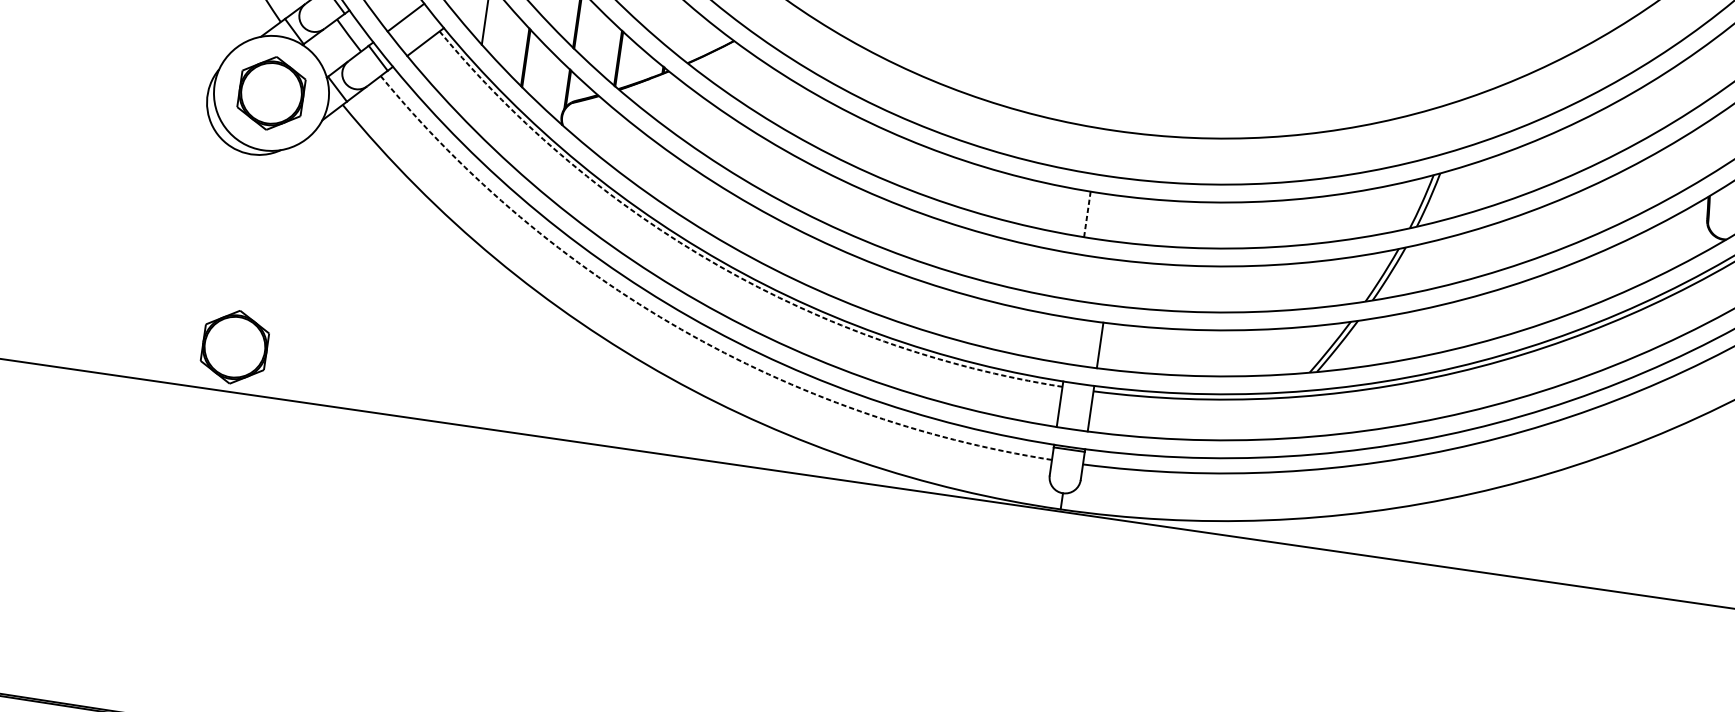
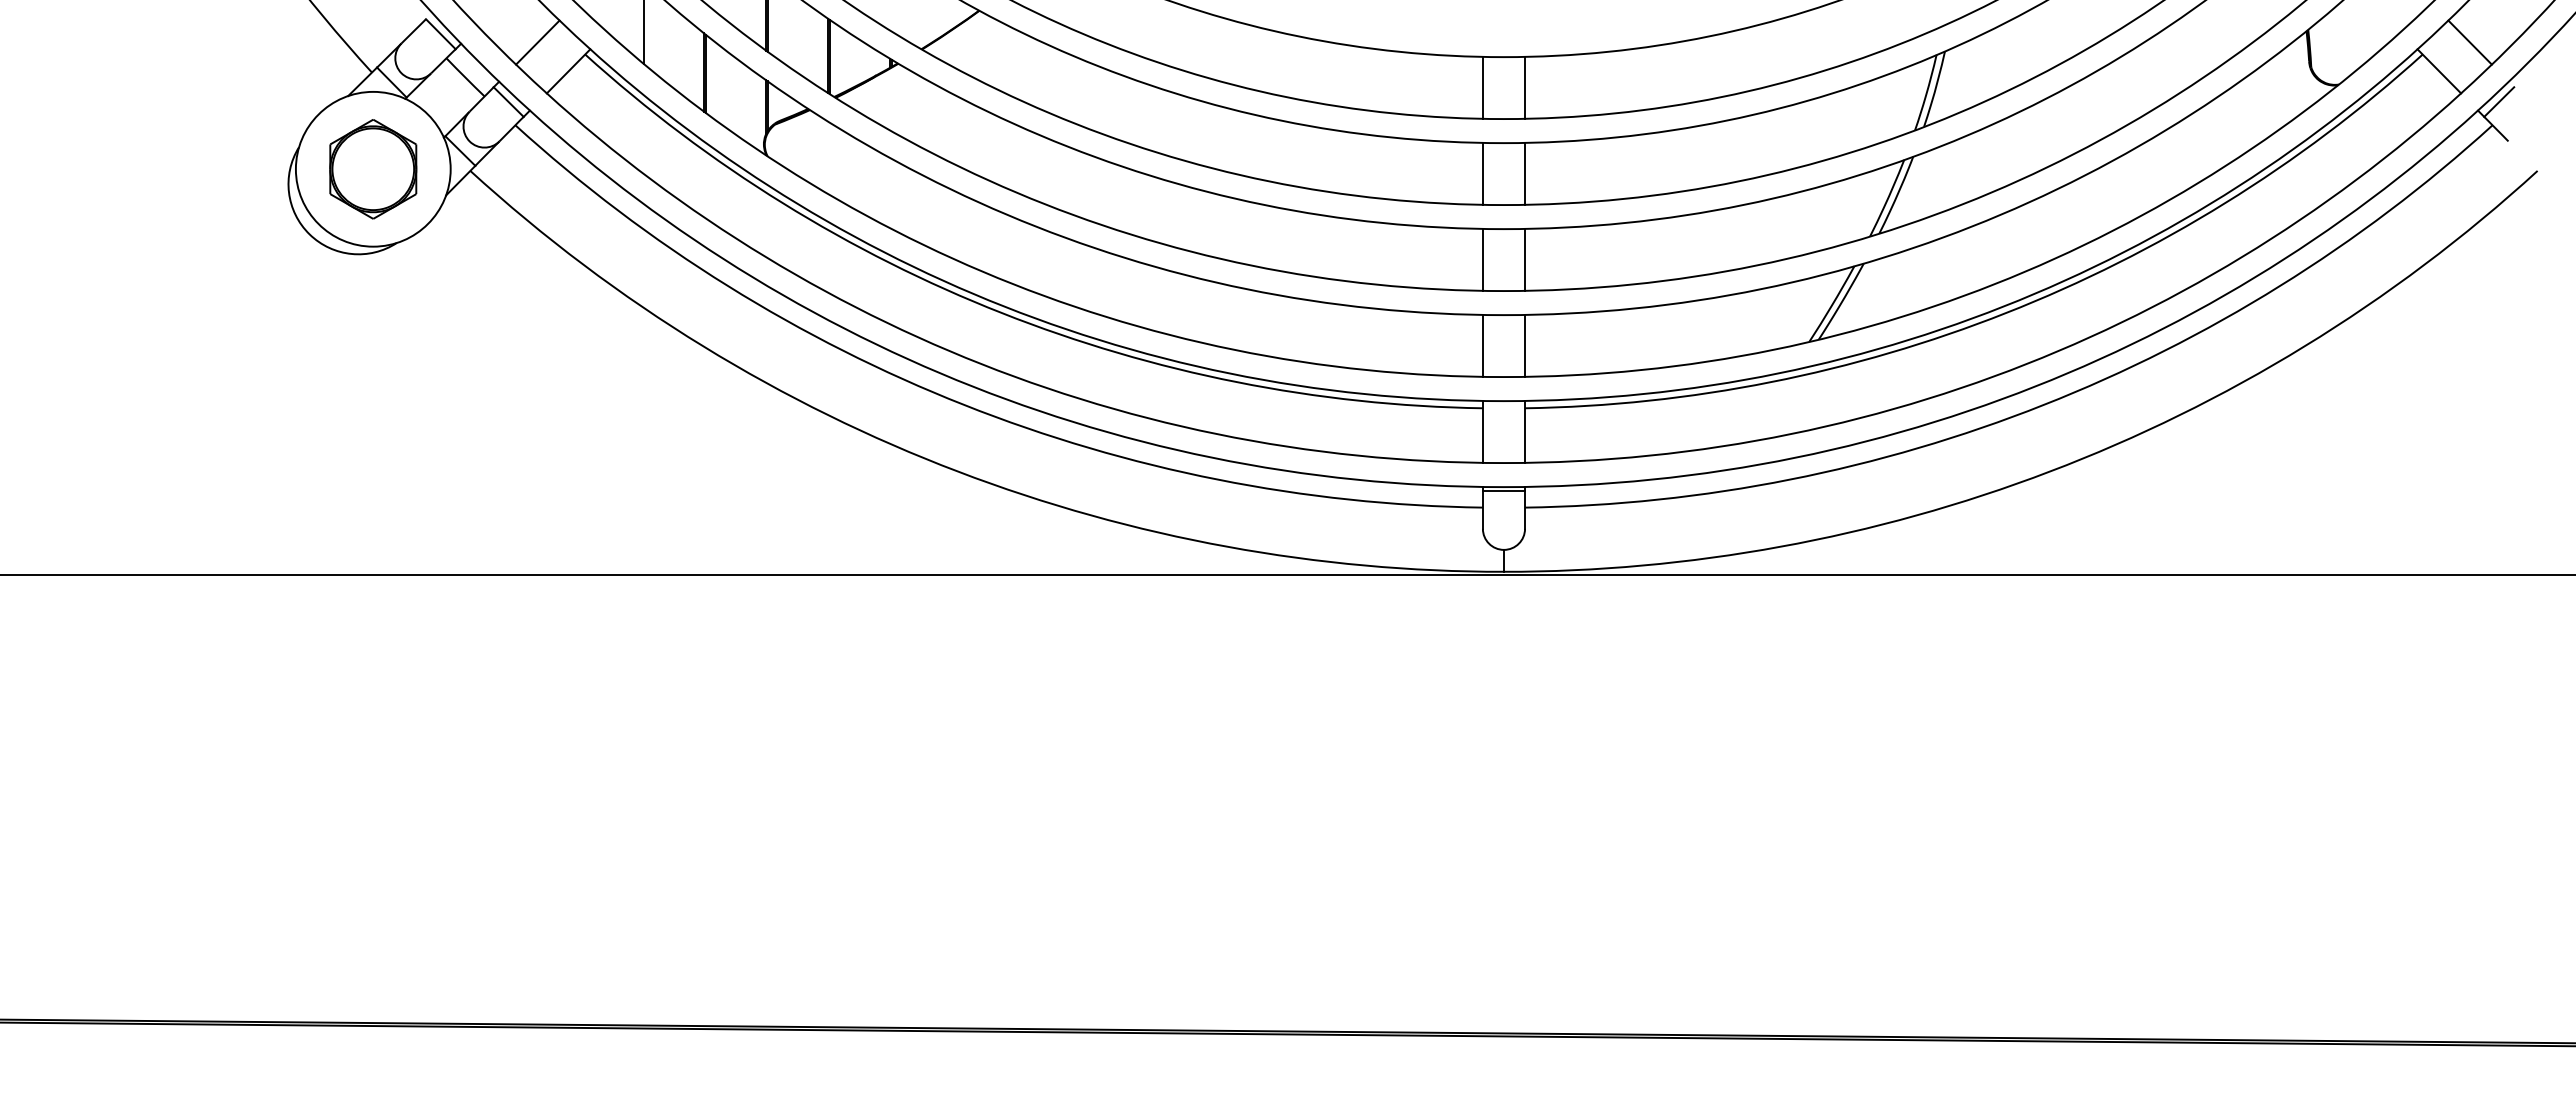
line: (1096, 150) -> (1482, 87), added
line: (1127, 155) -> (1525, 87), added
line: (1087, 214) -> (1482, 173), dashed -> solid
line: (1118, 218) -> (1525, 173), added
arc: (718, 266) -> (1001, 313), dashed -> solid
line: (1078, 277) -> (1482, 259), added
line: (1109, 281) -> (1525, 259), added
arc: (681, 329) -> (964, 404), dashed -> solid
line: (1068, 340) -> (1482, 345), added
part: (235, 347) -> (373, 514), removed

